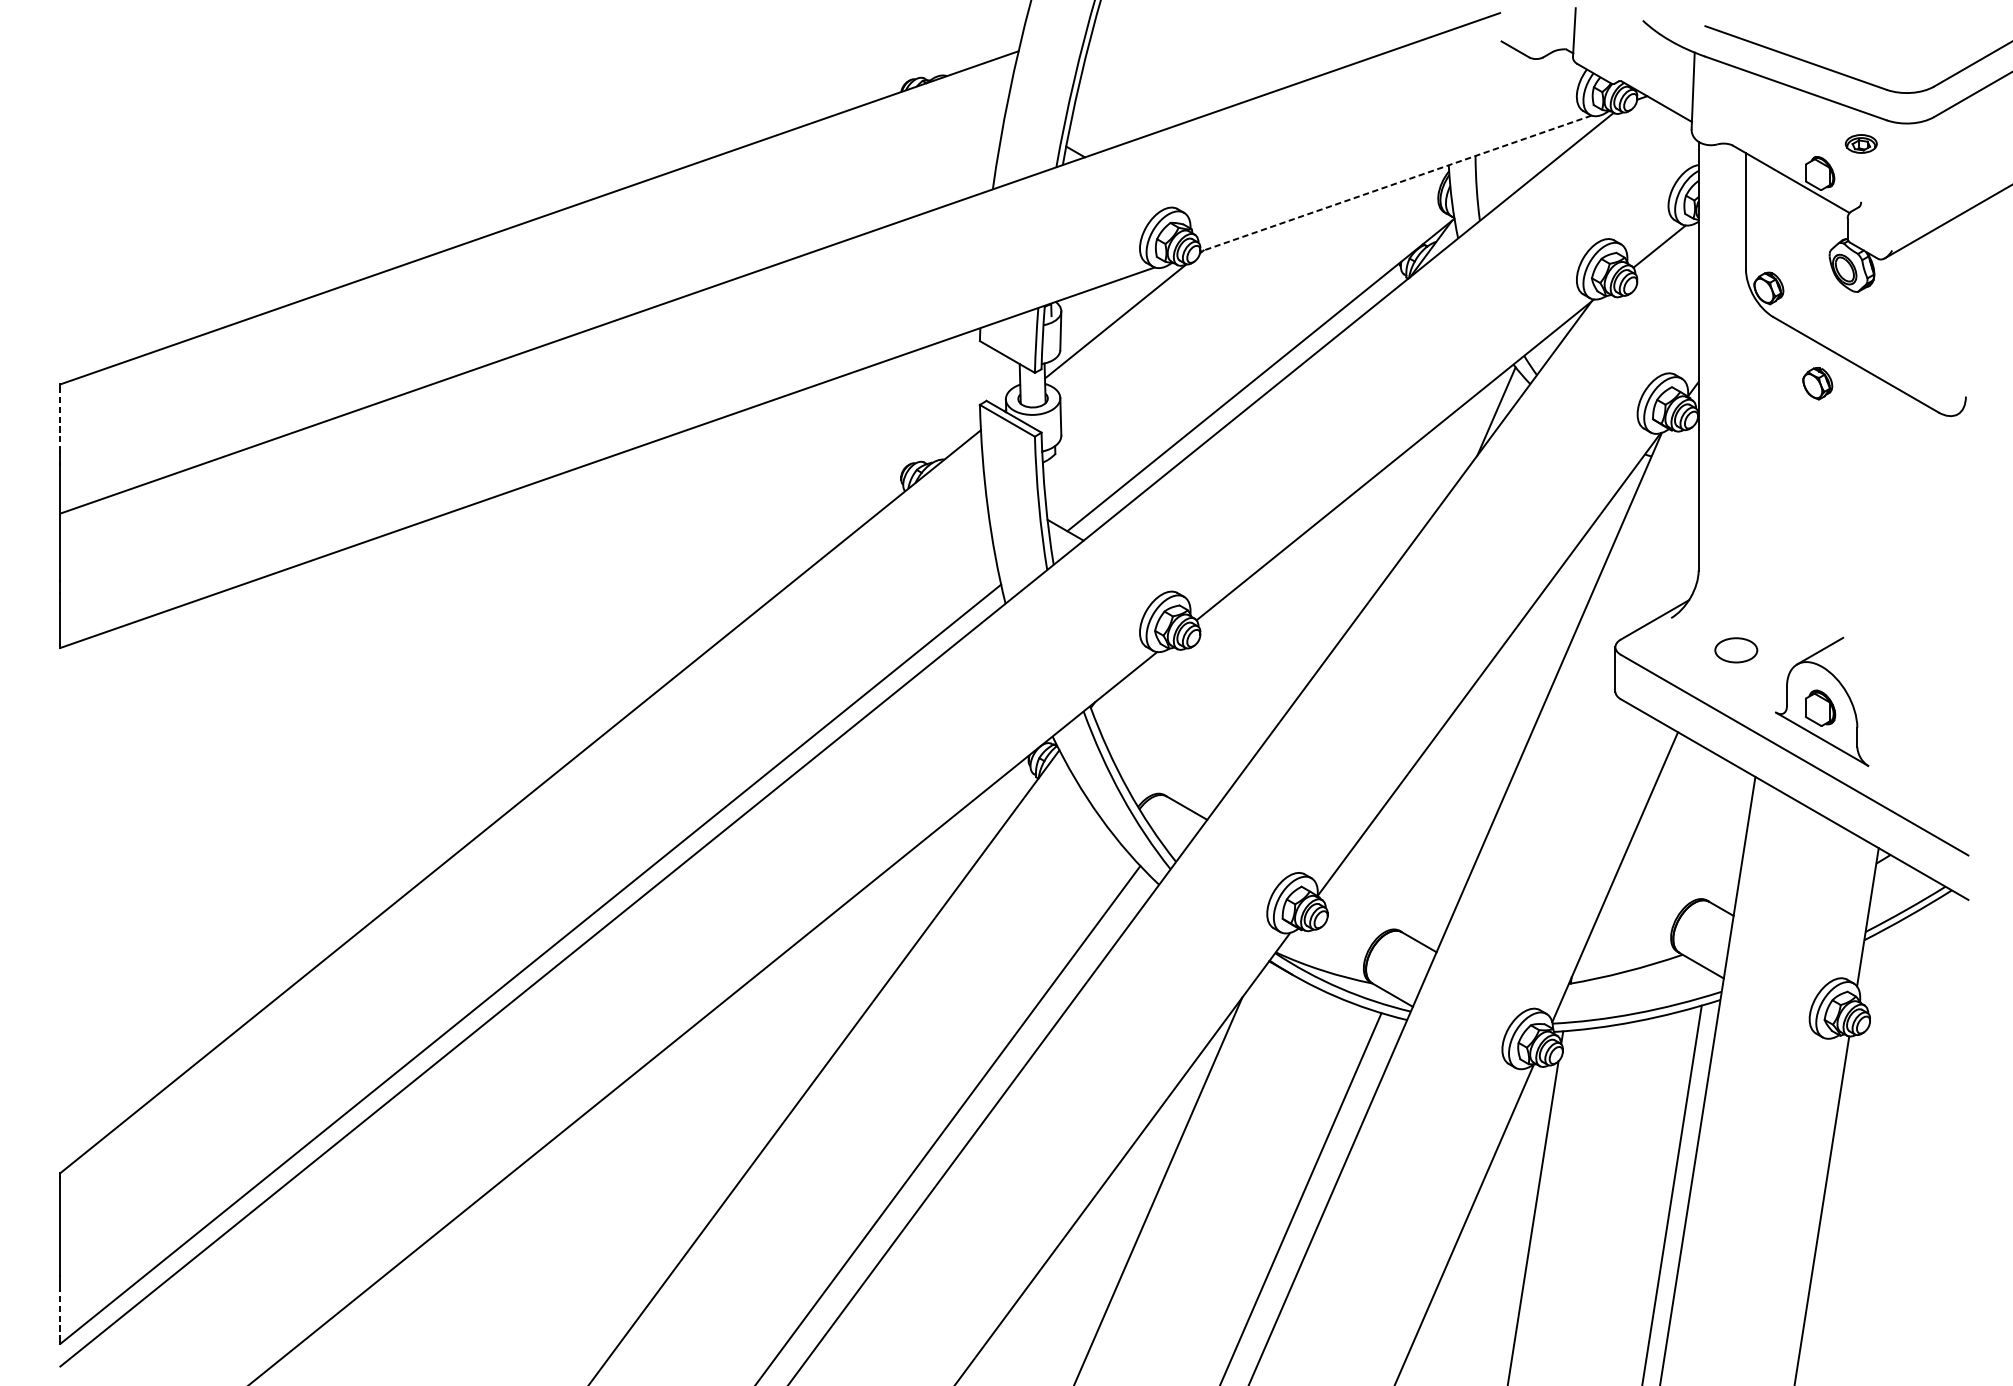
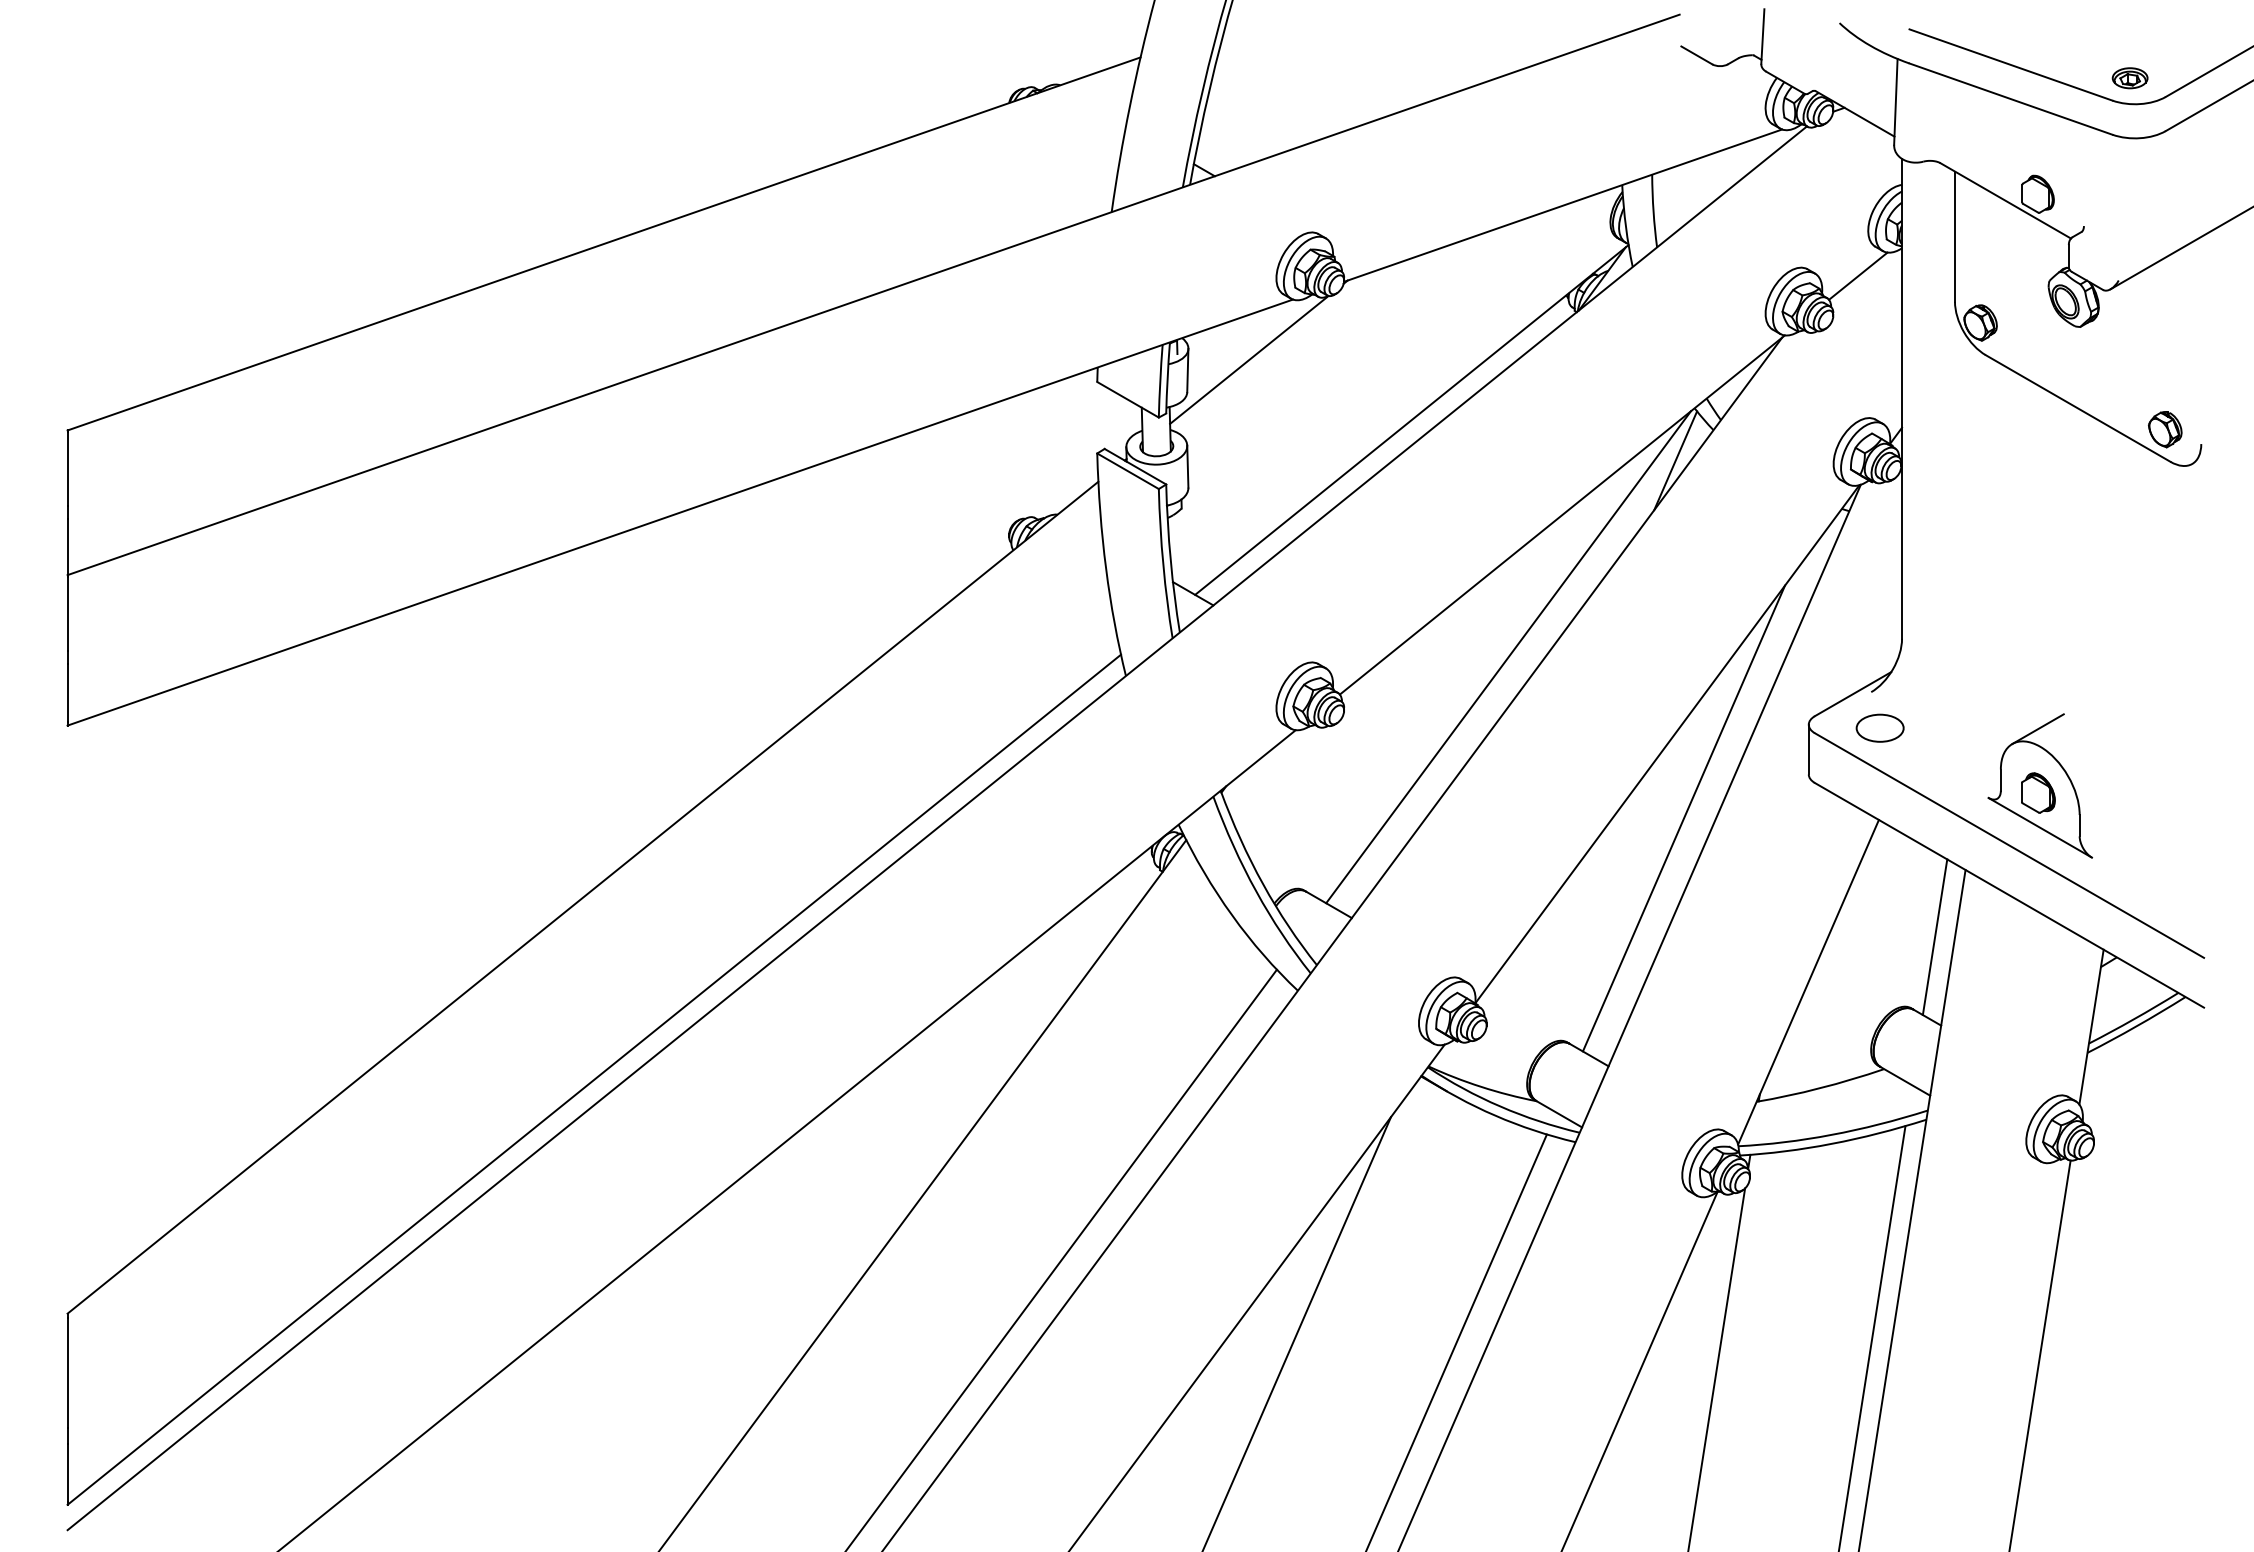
part: (1860, 144) -> (2129, 78), moved
line: (1396, 183) -> (1563, 205), dashed -> solid
part: (1817, 383) -> (2165, 429), moved
line: (60, 418) -> (67, 468), dashed -> solid
line: (1347, 587) -> (1508, 657), added
part: (1735, 649) -> (1879, 727), moved
line: (1503, 730) -> (1683, 818), added
line: (1727, 837) -> (1934, 937), added
line: (60, 1315) -> (67, 1473), dashed -> solid

